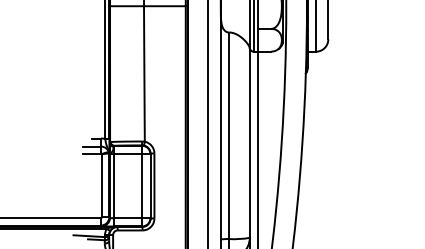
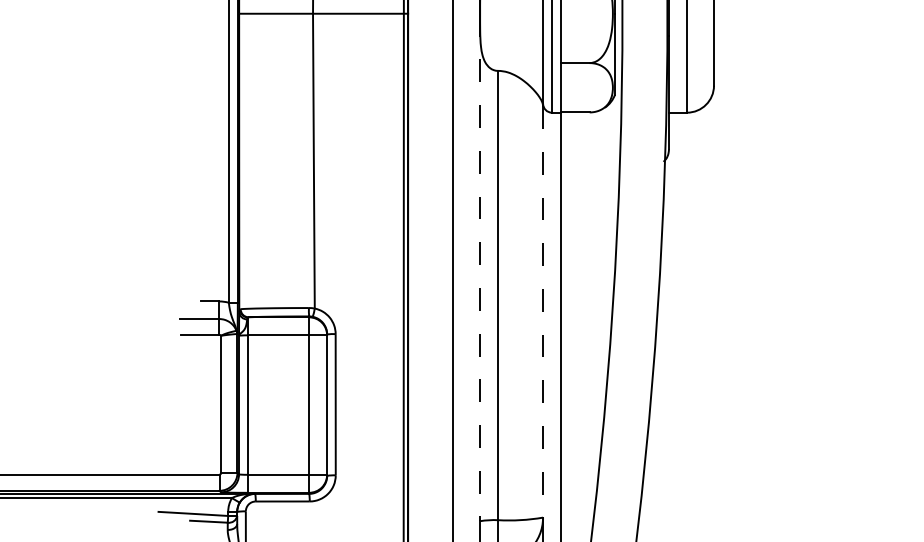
line: (220, 122) -> (479, 266), solid -> dashed
line: (249, 143) -> (542, 312), solid -> dashed

